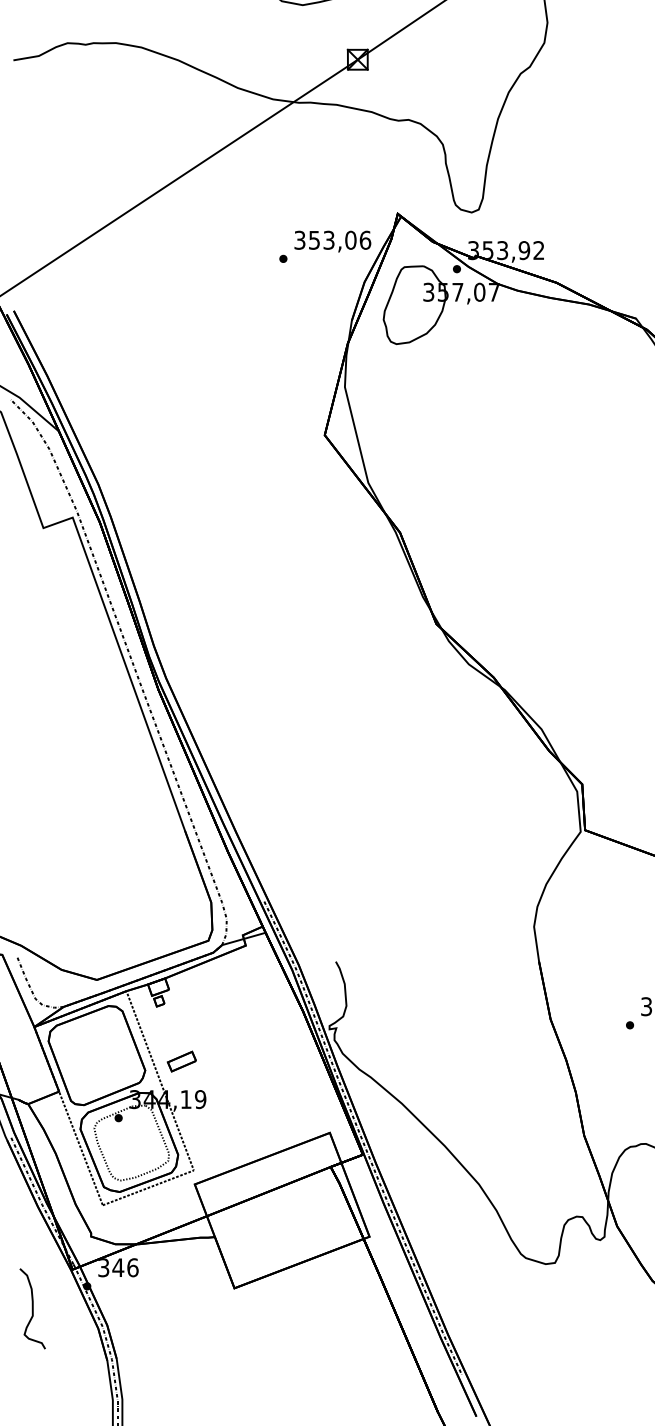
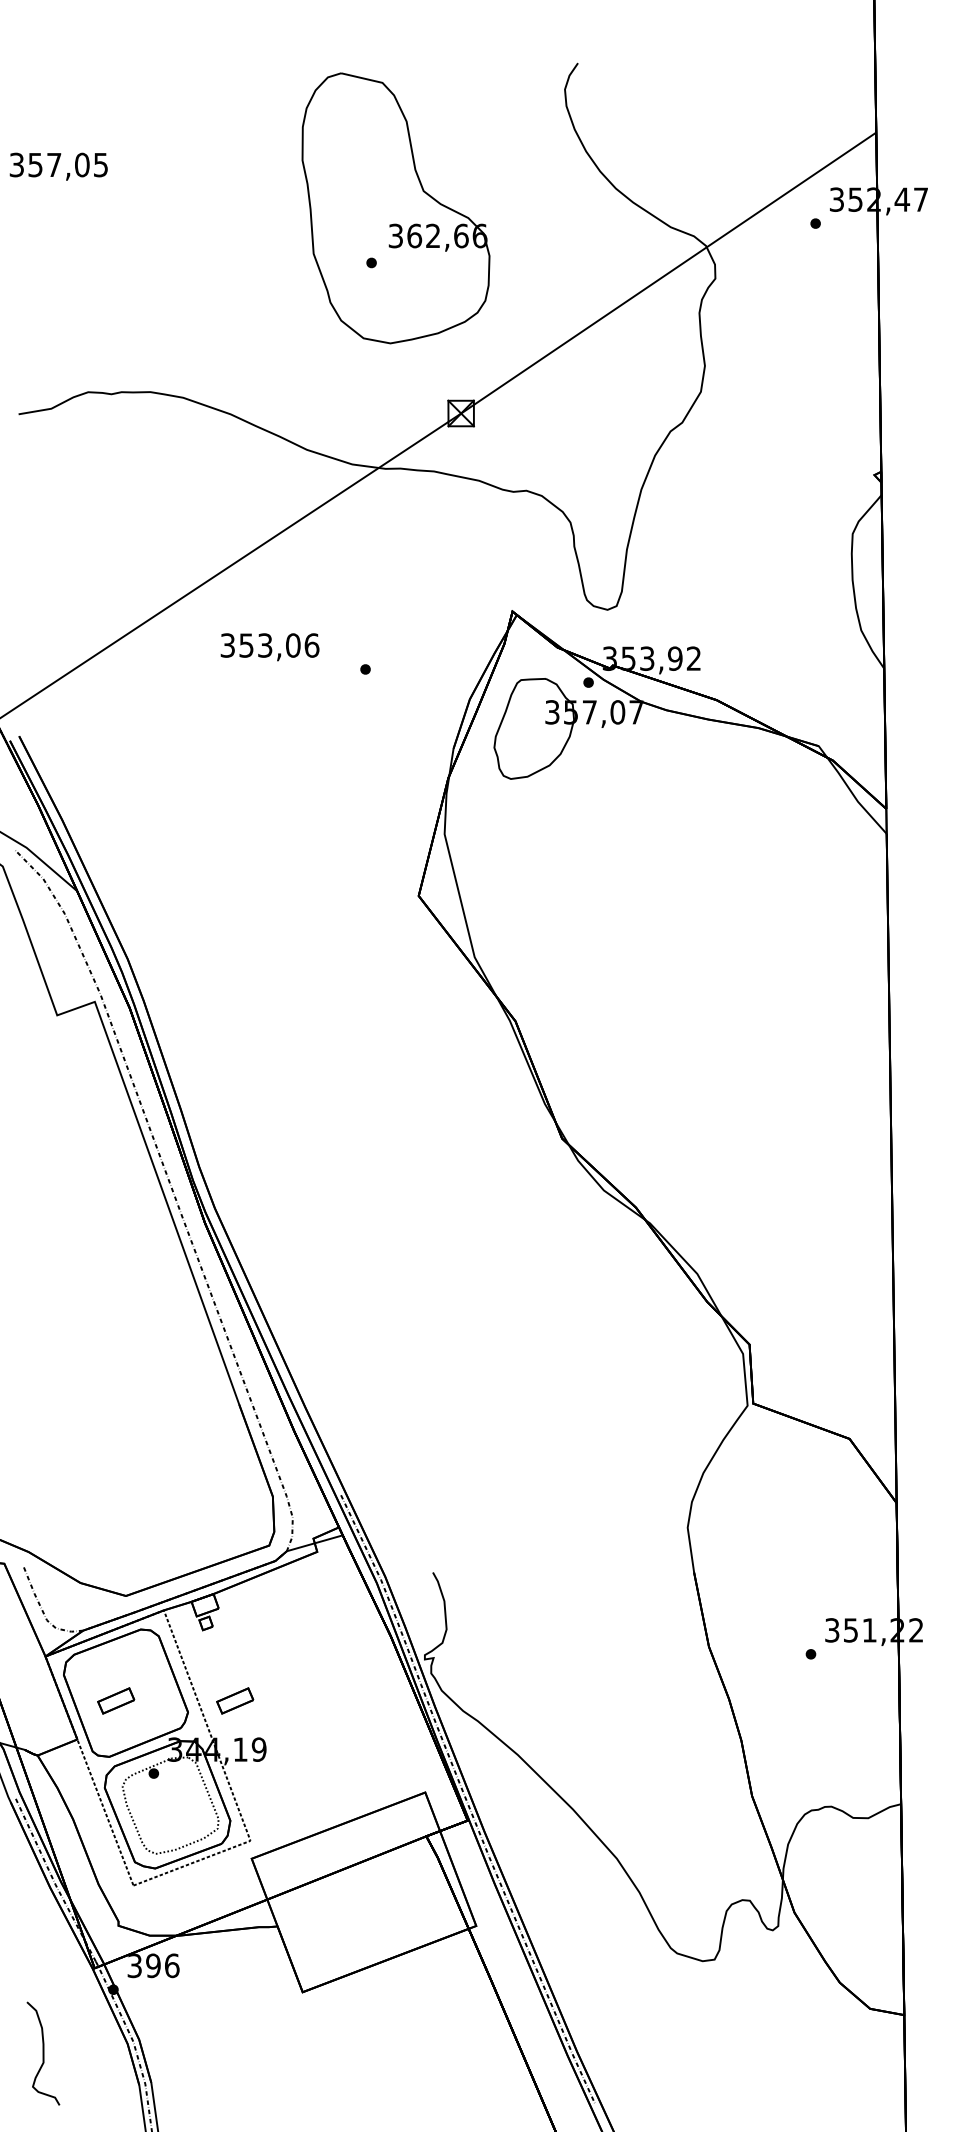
text: (332, 241) -> (269, 647), moved
part: (89, 1061) -> (116, 1700), added
text: (118, 1267) -> (153, 1965), 346 -> 396
curve: (32, 1308) -> (43, 2053), moved

